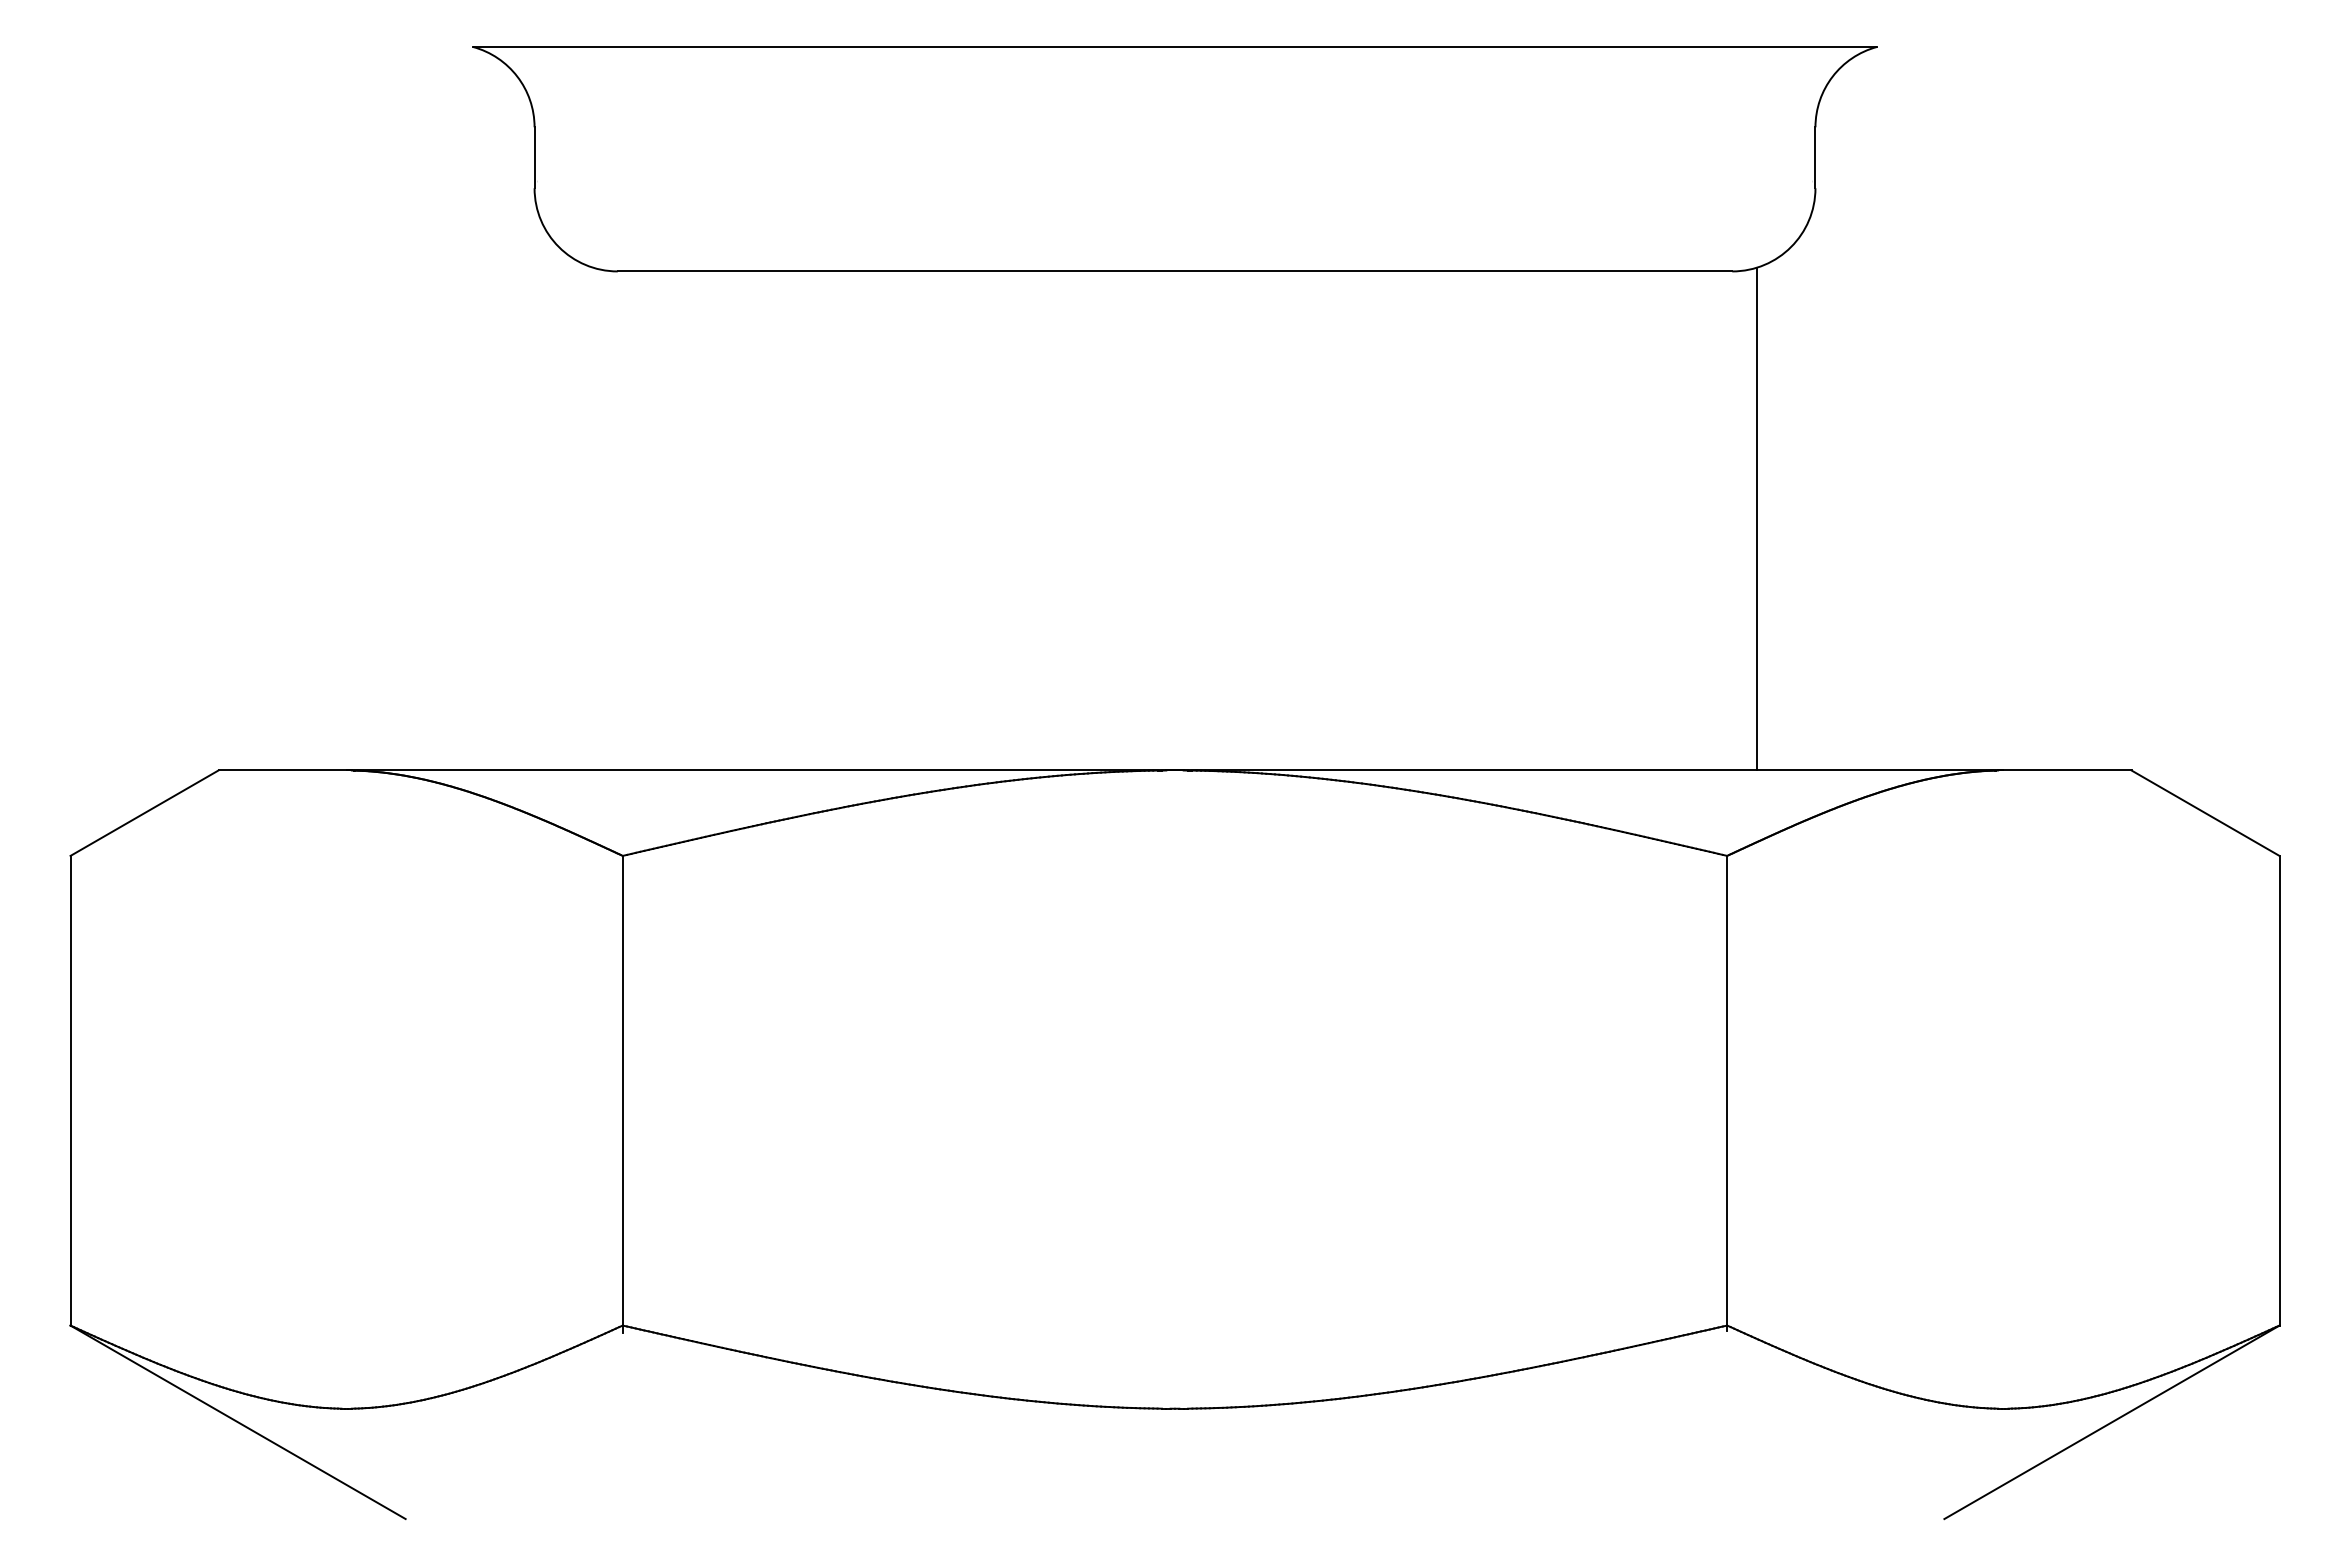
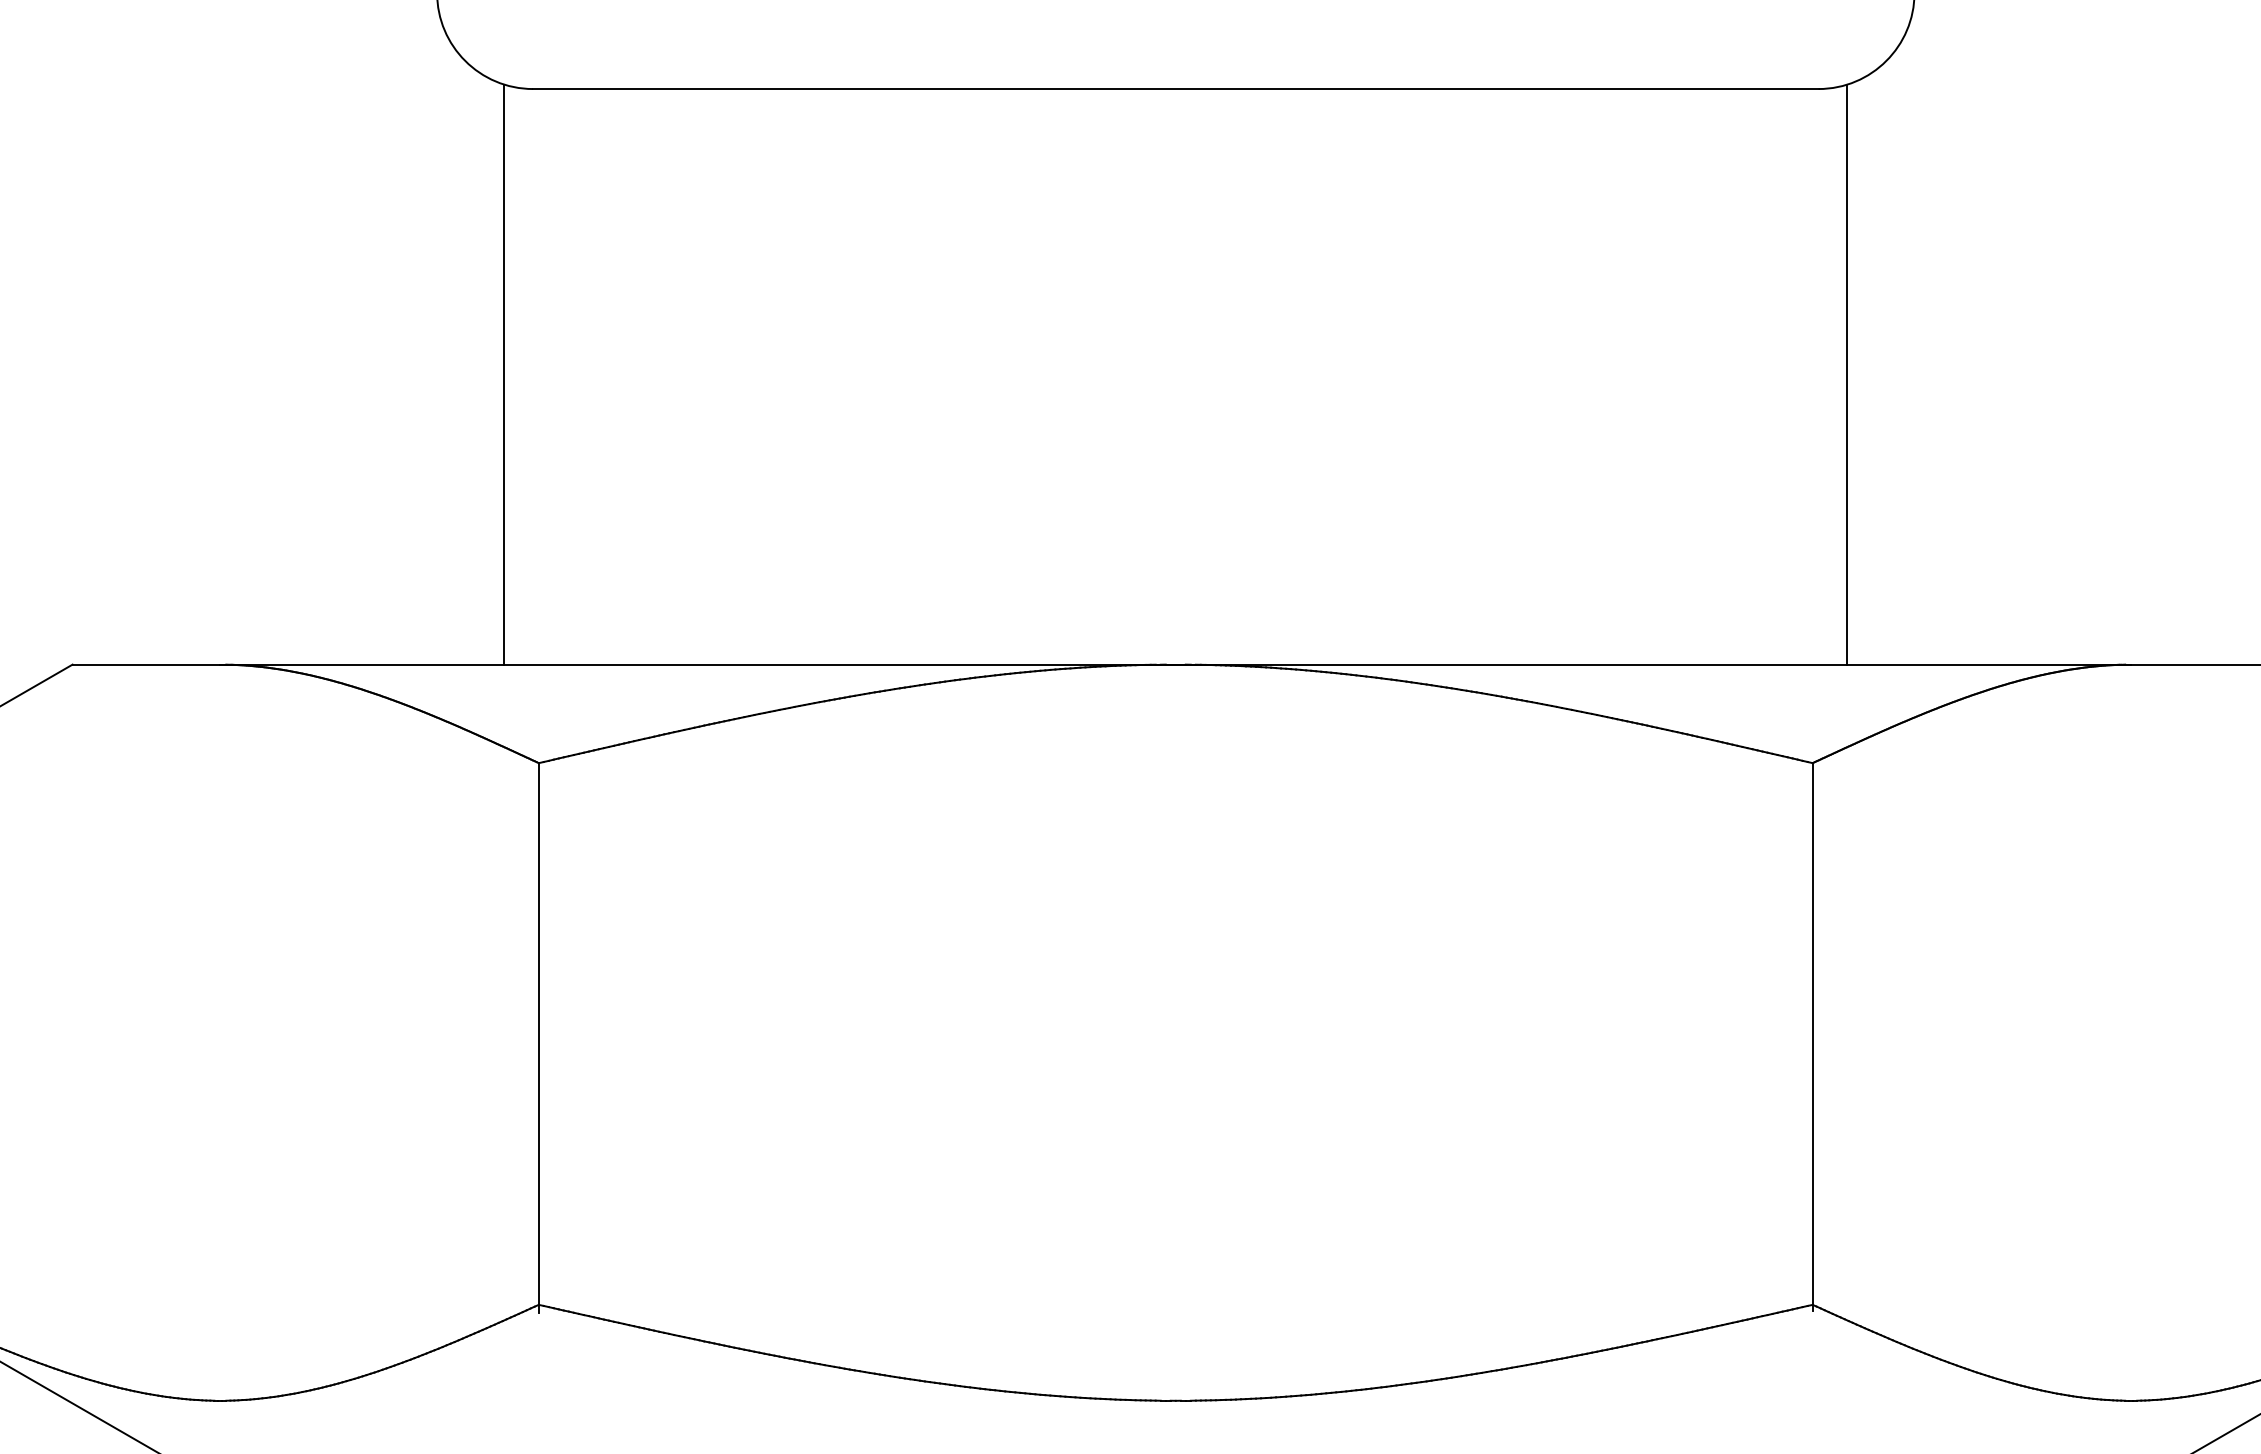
line: (592, 518) -> (503, 373), added

